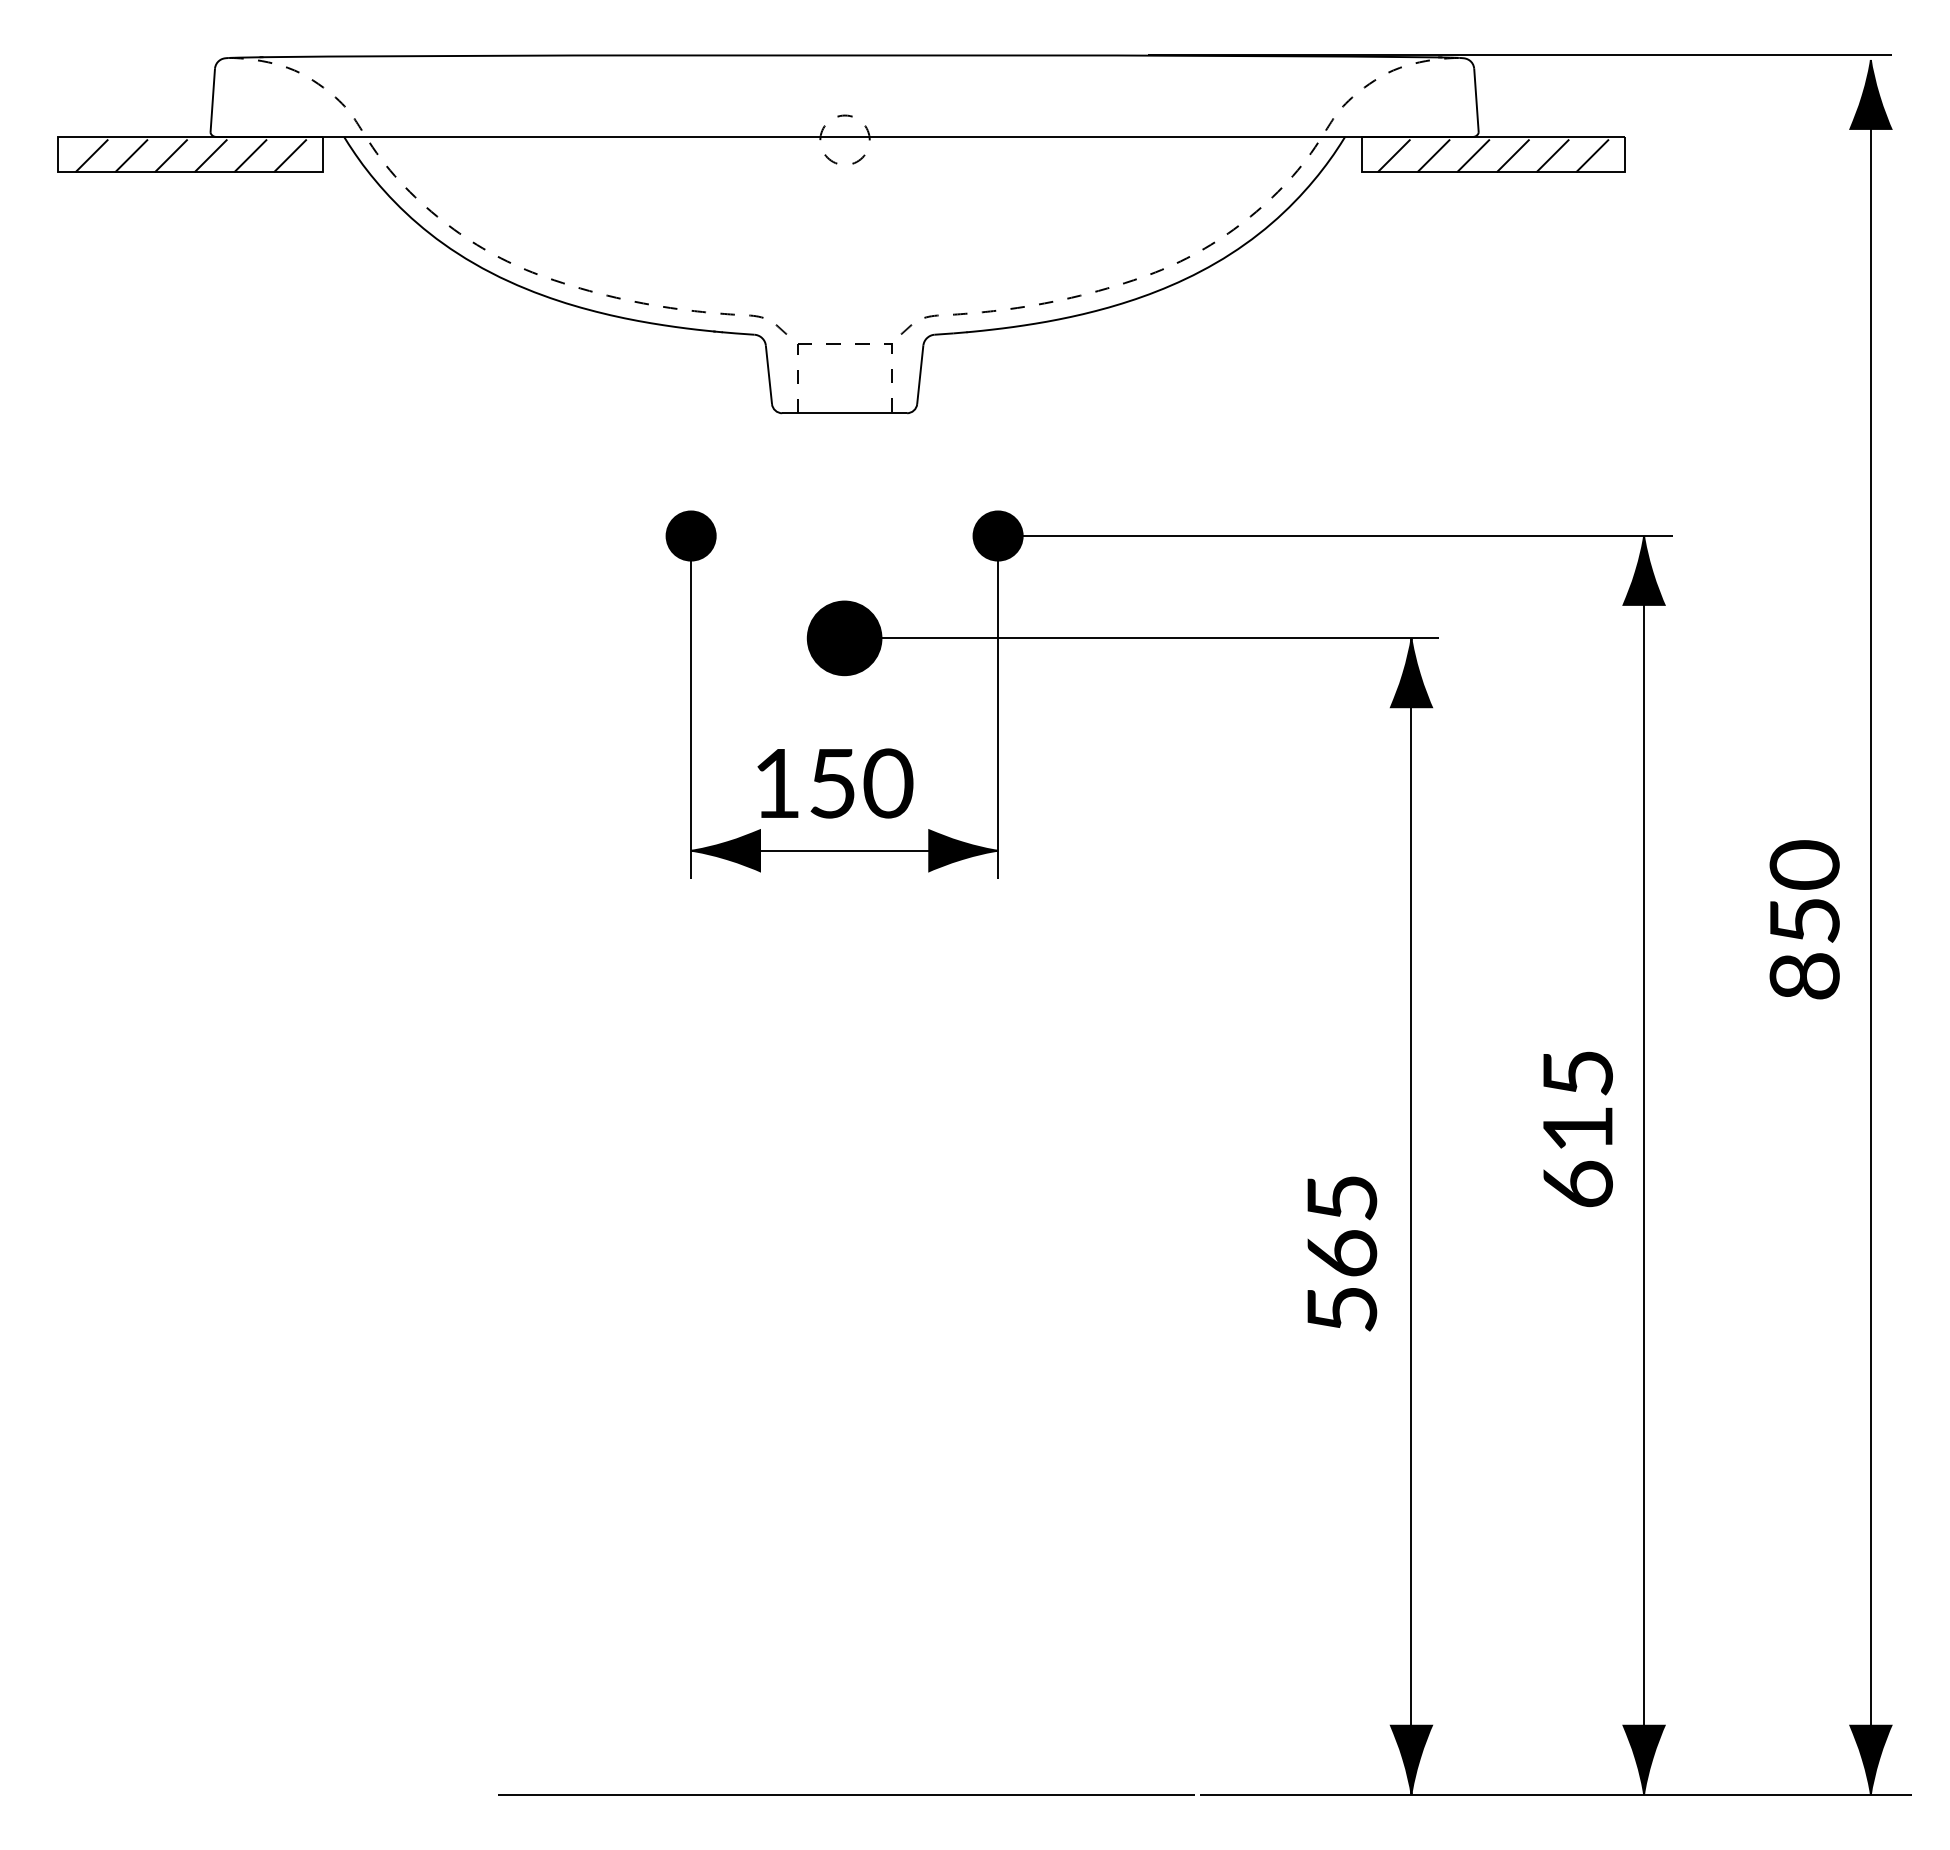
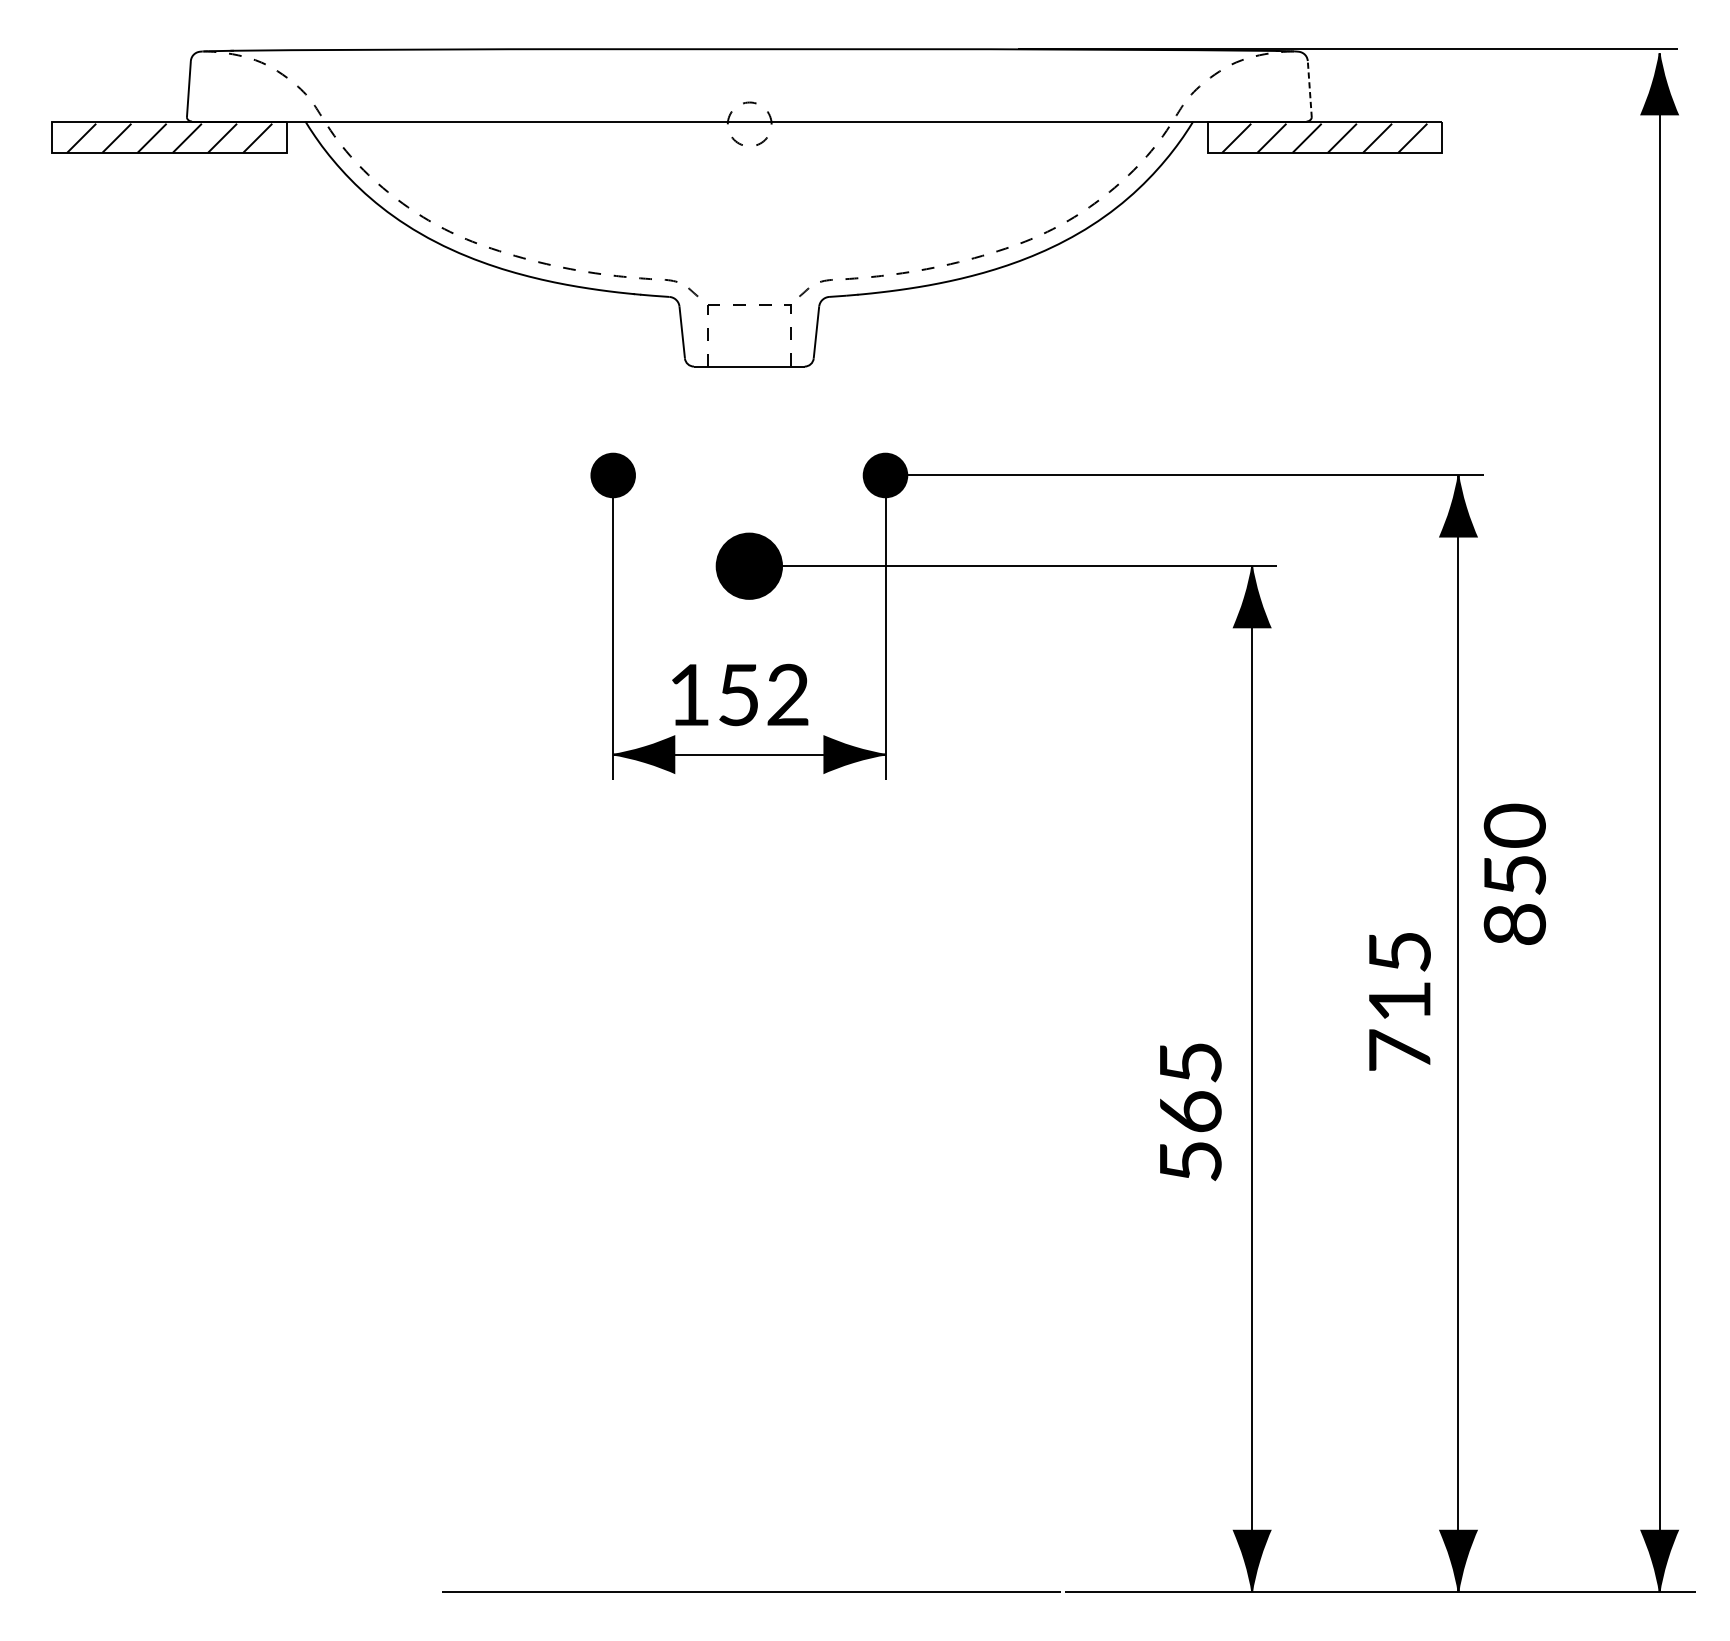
line: (1476, 100) -> (1309, 89), solid -> dashed
text: (888, 783) -> (788, 694), 150 -> 152
text: (1804, 919) -> (1514, 874), moved
text: (1577, 1183) -> (1399, 1049), 615 -> 715

